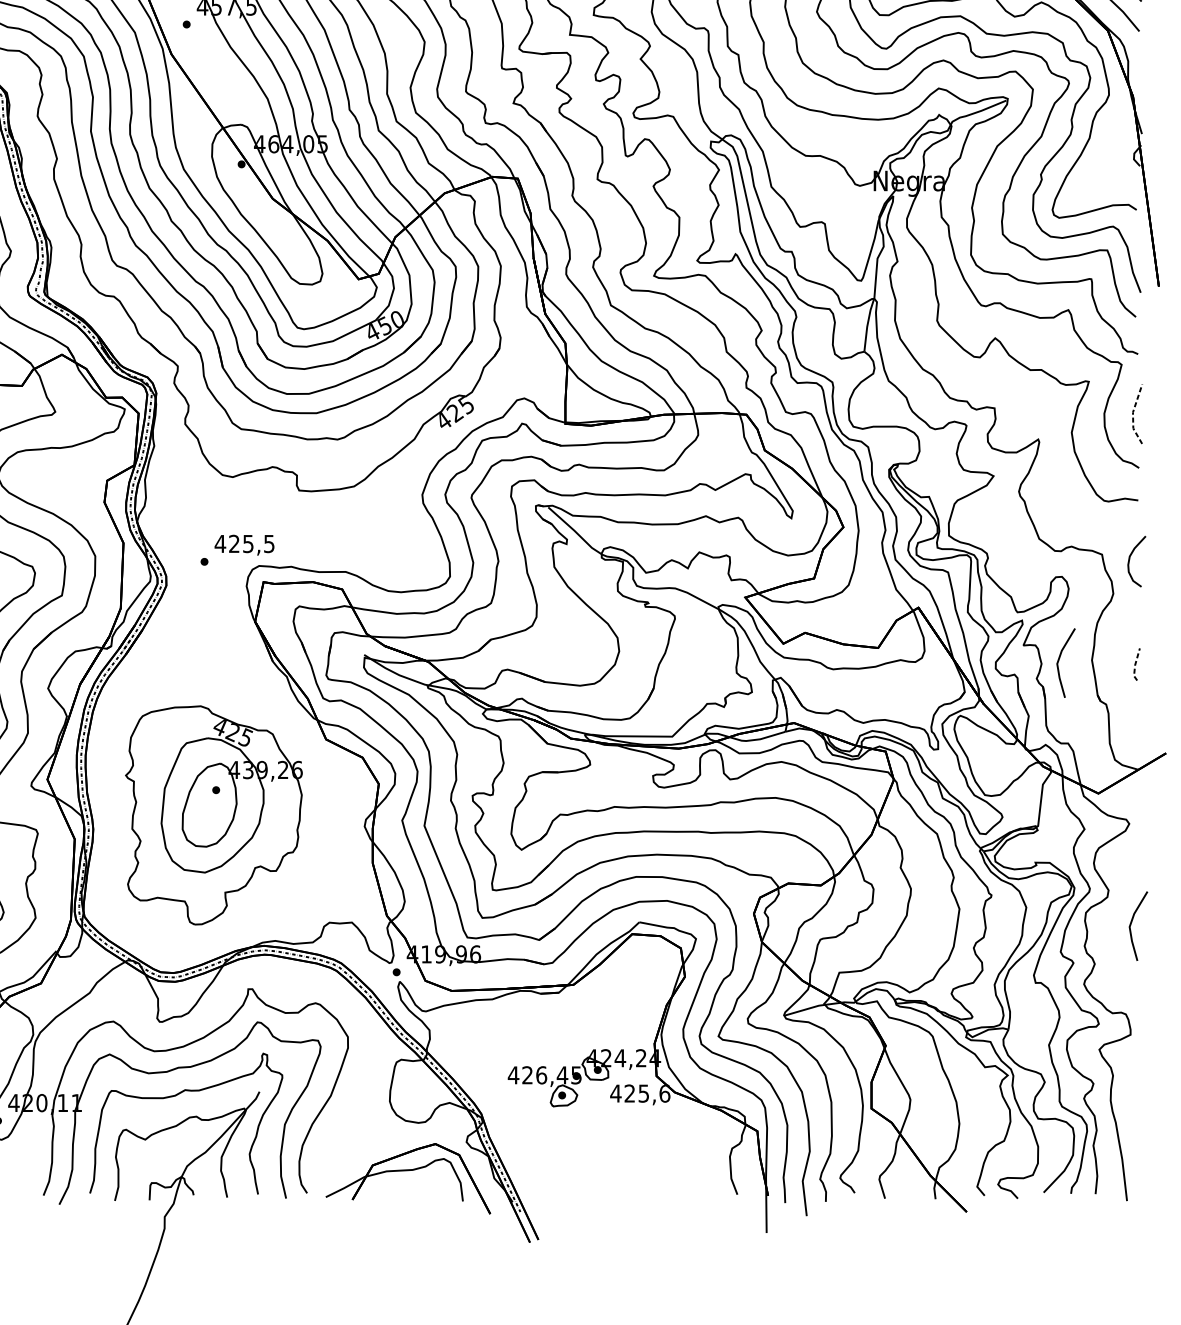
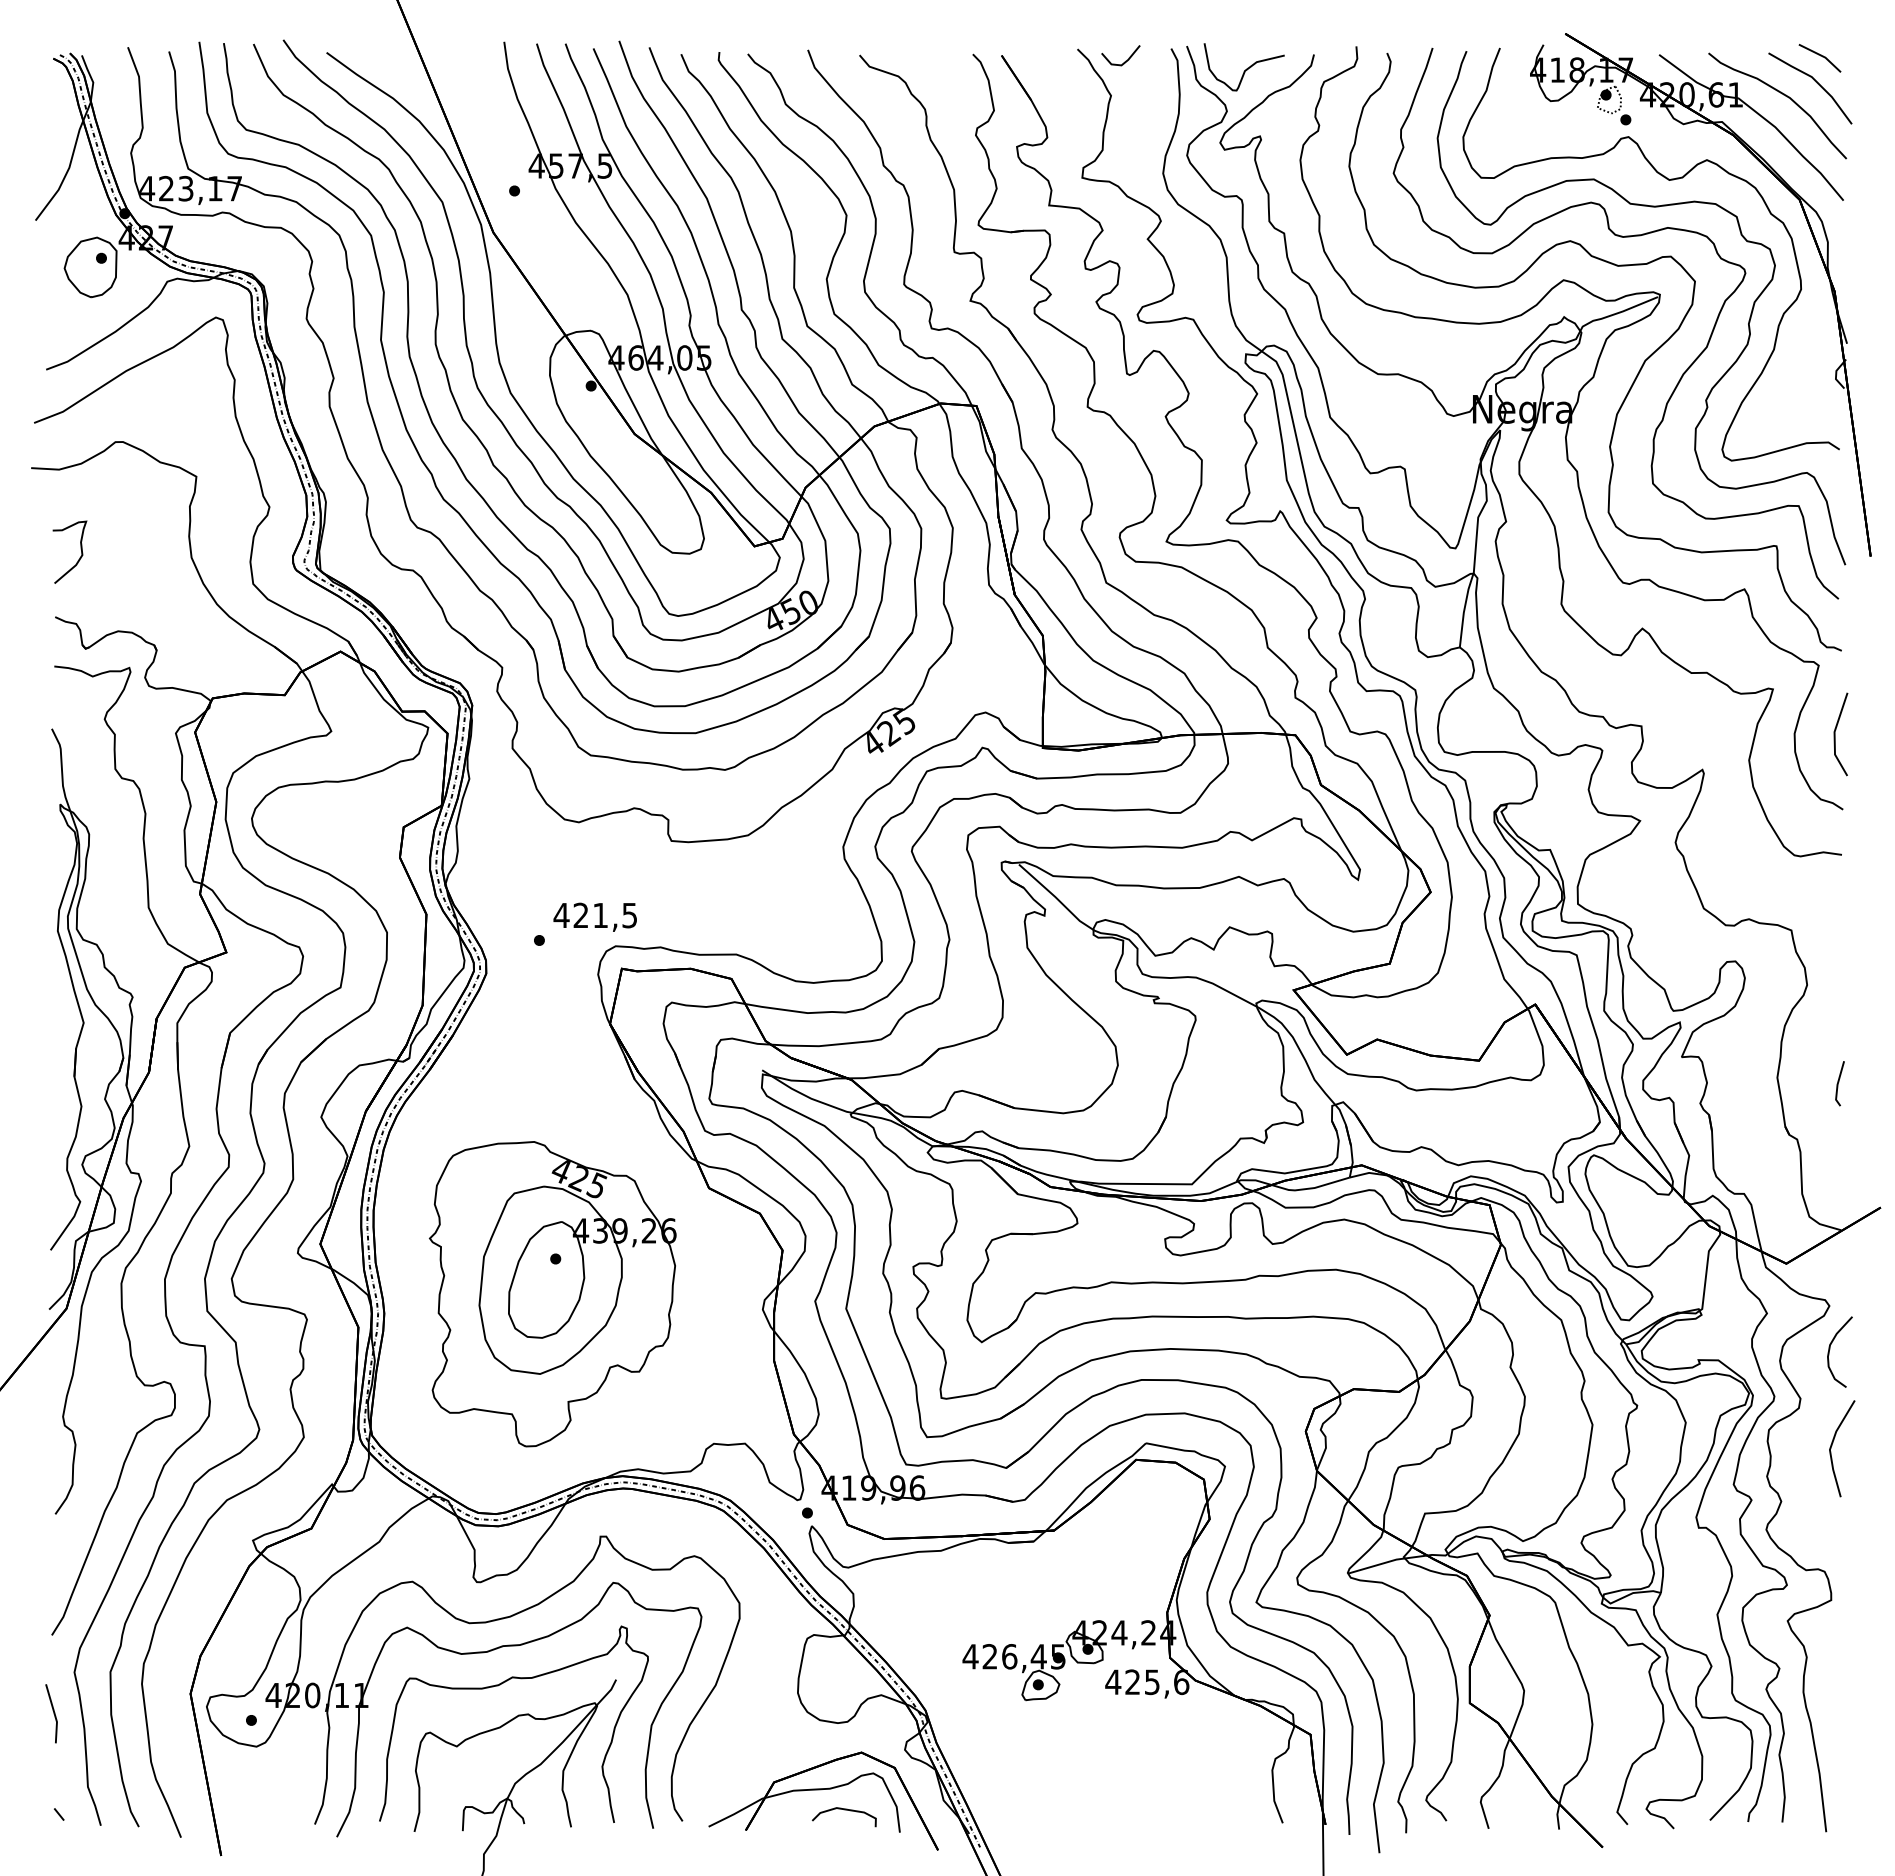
line: (1132, 414) -> (1834, 734), dashed -> solid
text: (248, 543) -> (600, 915), 425,5 -> 421,5
curve: (1130, 559) -> (1830, 1349), moved
line: (1059, 659) -> (1732, 1076), removed
line: (1135, 665) -> (1837, 1084), dashed -> solid
curve: (423, 1185) -> (844, 1810), added

